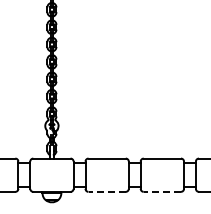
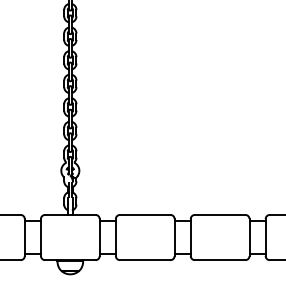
line: (107, 191) -> (145, 259), dashed -> solid
line: (162, 191) -> (220, 259), dashed -> solid

